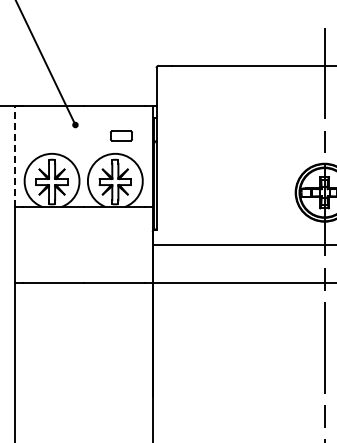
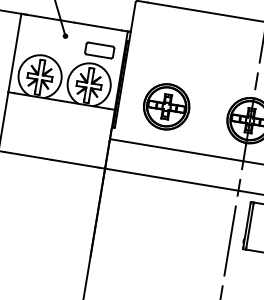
part: (121, 135) -> (99, 50), size x1.67
line: (15, 156) -> (14, 52), dashed -> solid
part: (216, 192) -> (166, 106), added

